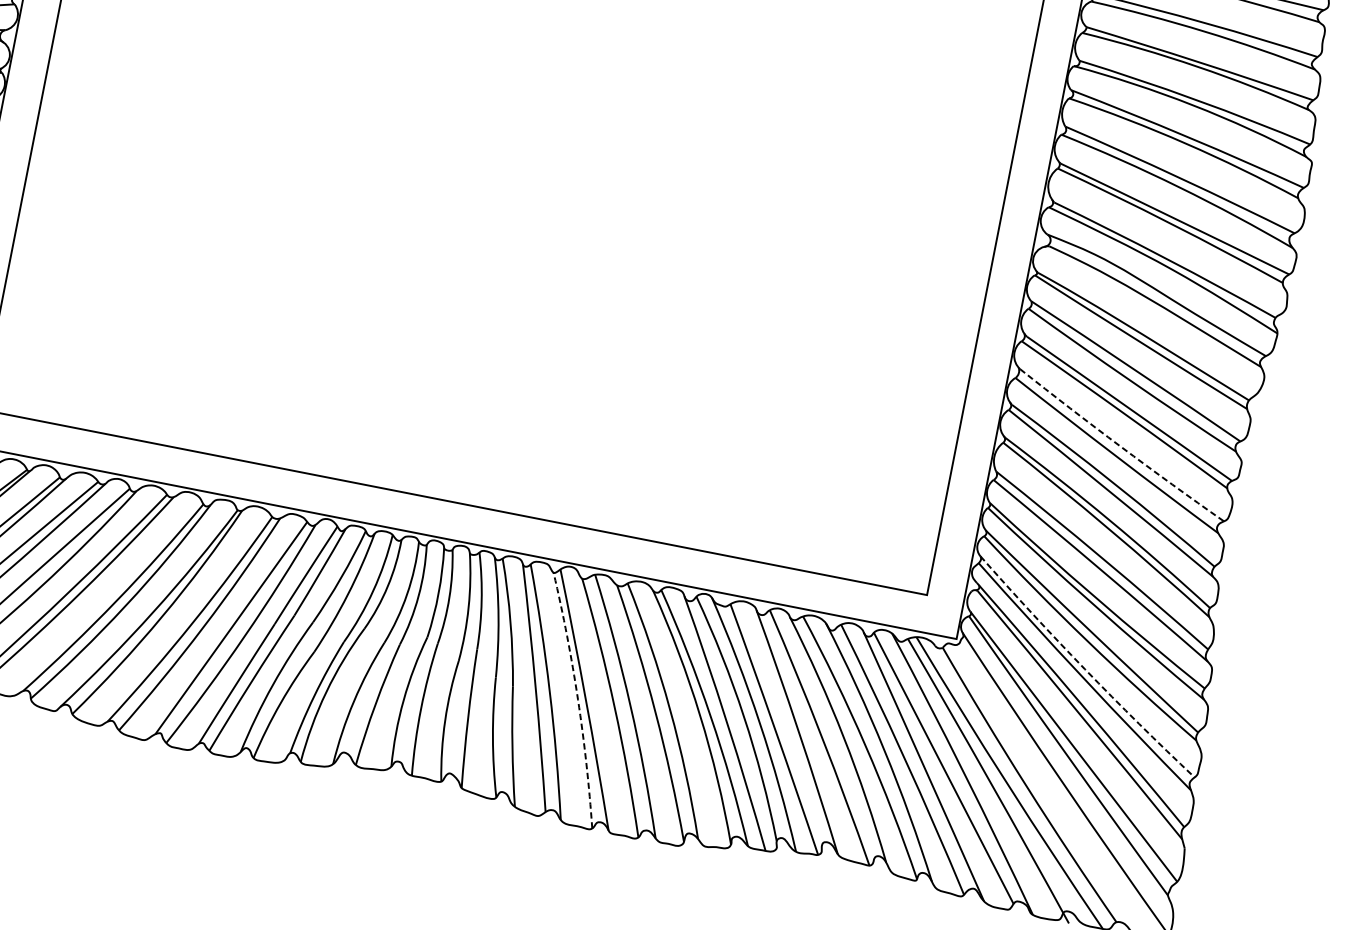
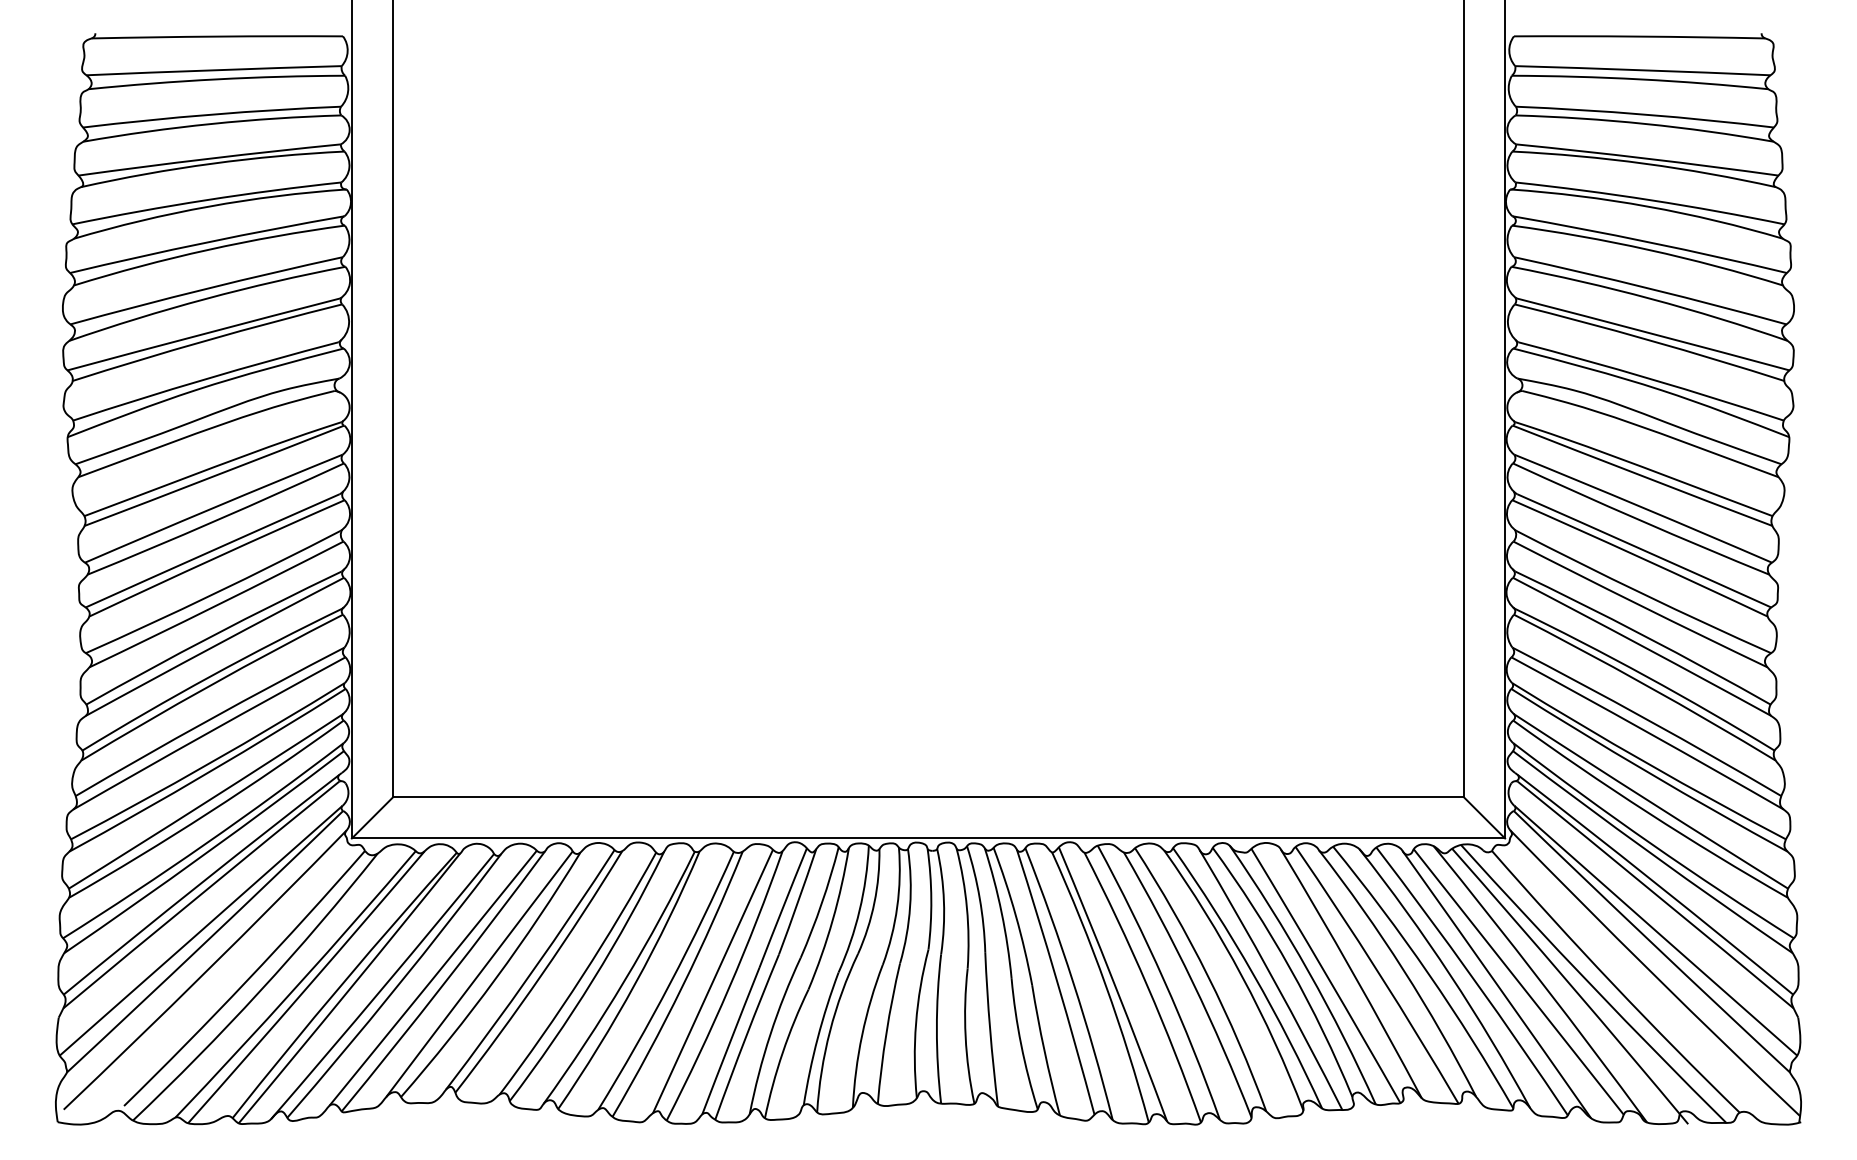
arc: (1121, 446) -> (1643, 593), dashed -> solid
line: (942, 616) -> (1484, 817), added
arc: (1084, 669) -> (1651, 844), dashed -> solid
arc: (577, 699) -> (1105, 985), dashed -> solid

